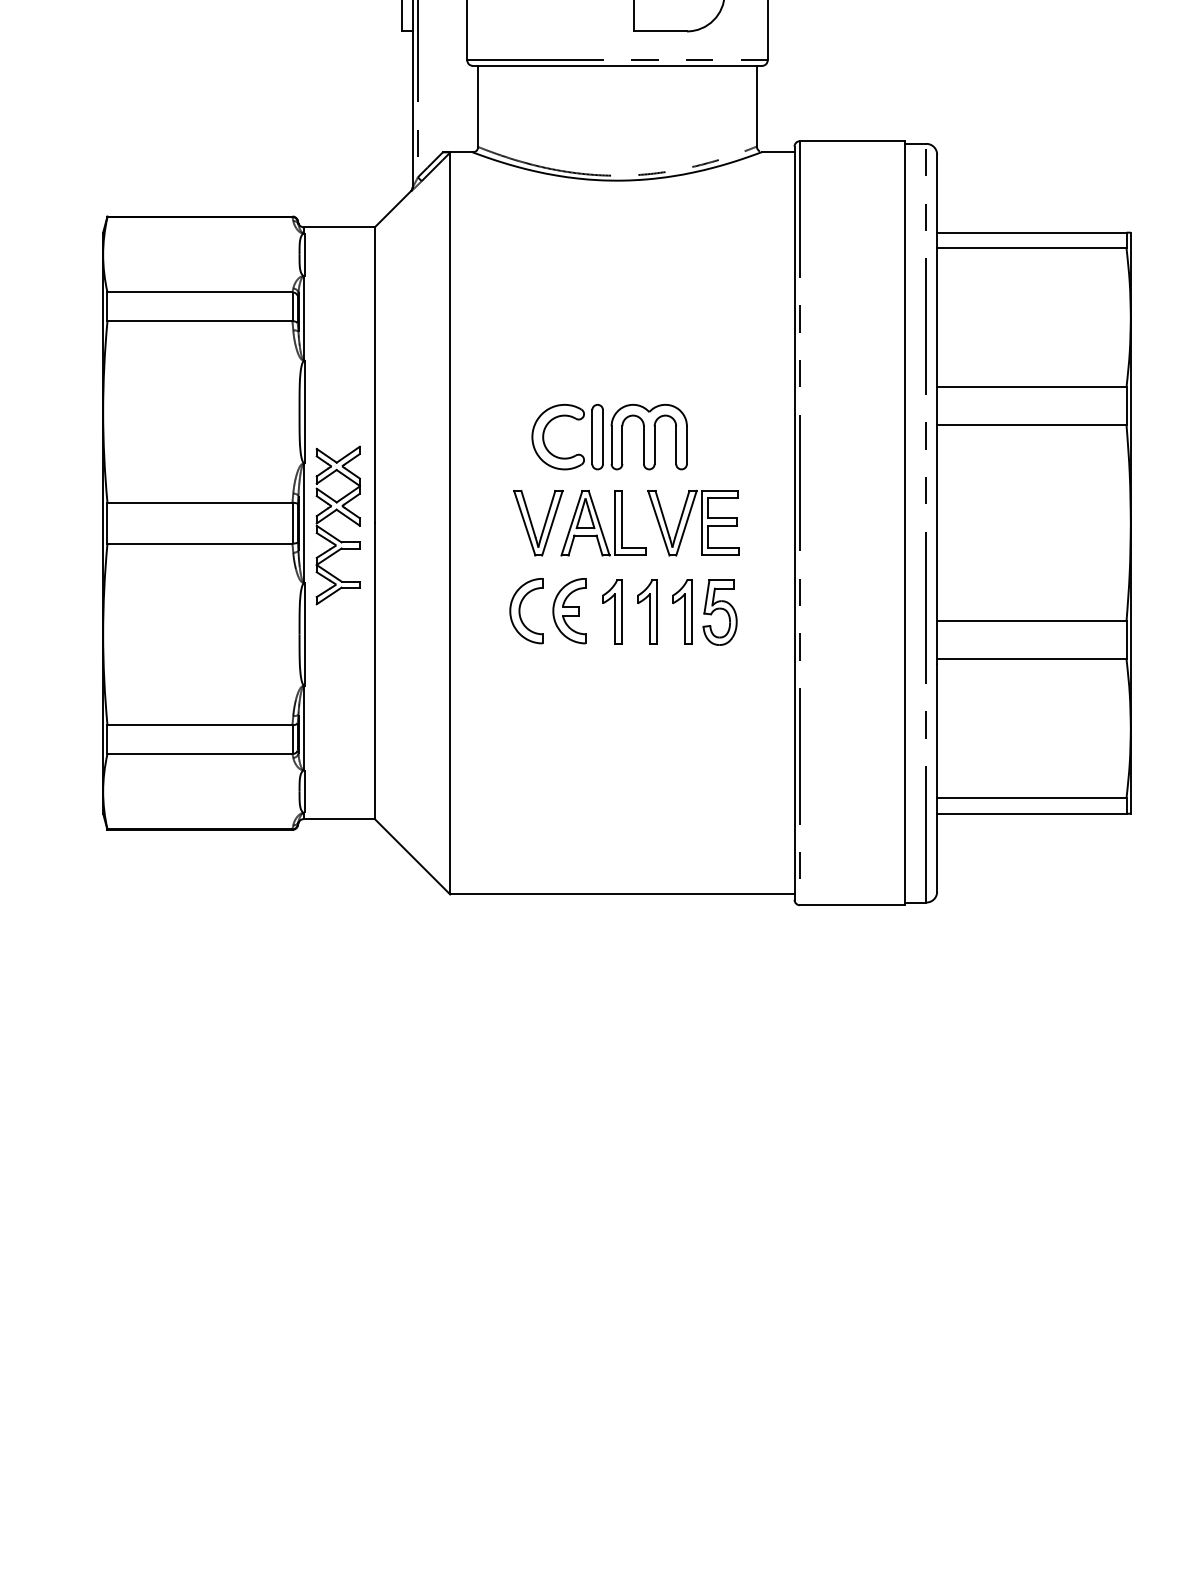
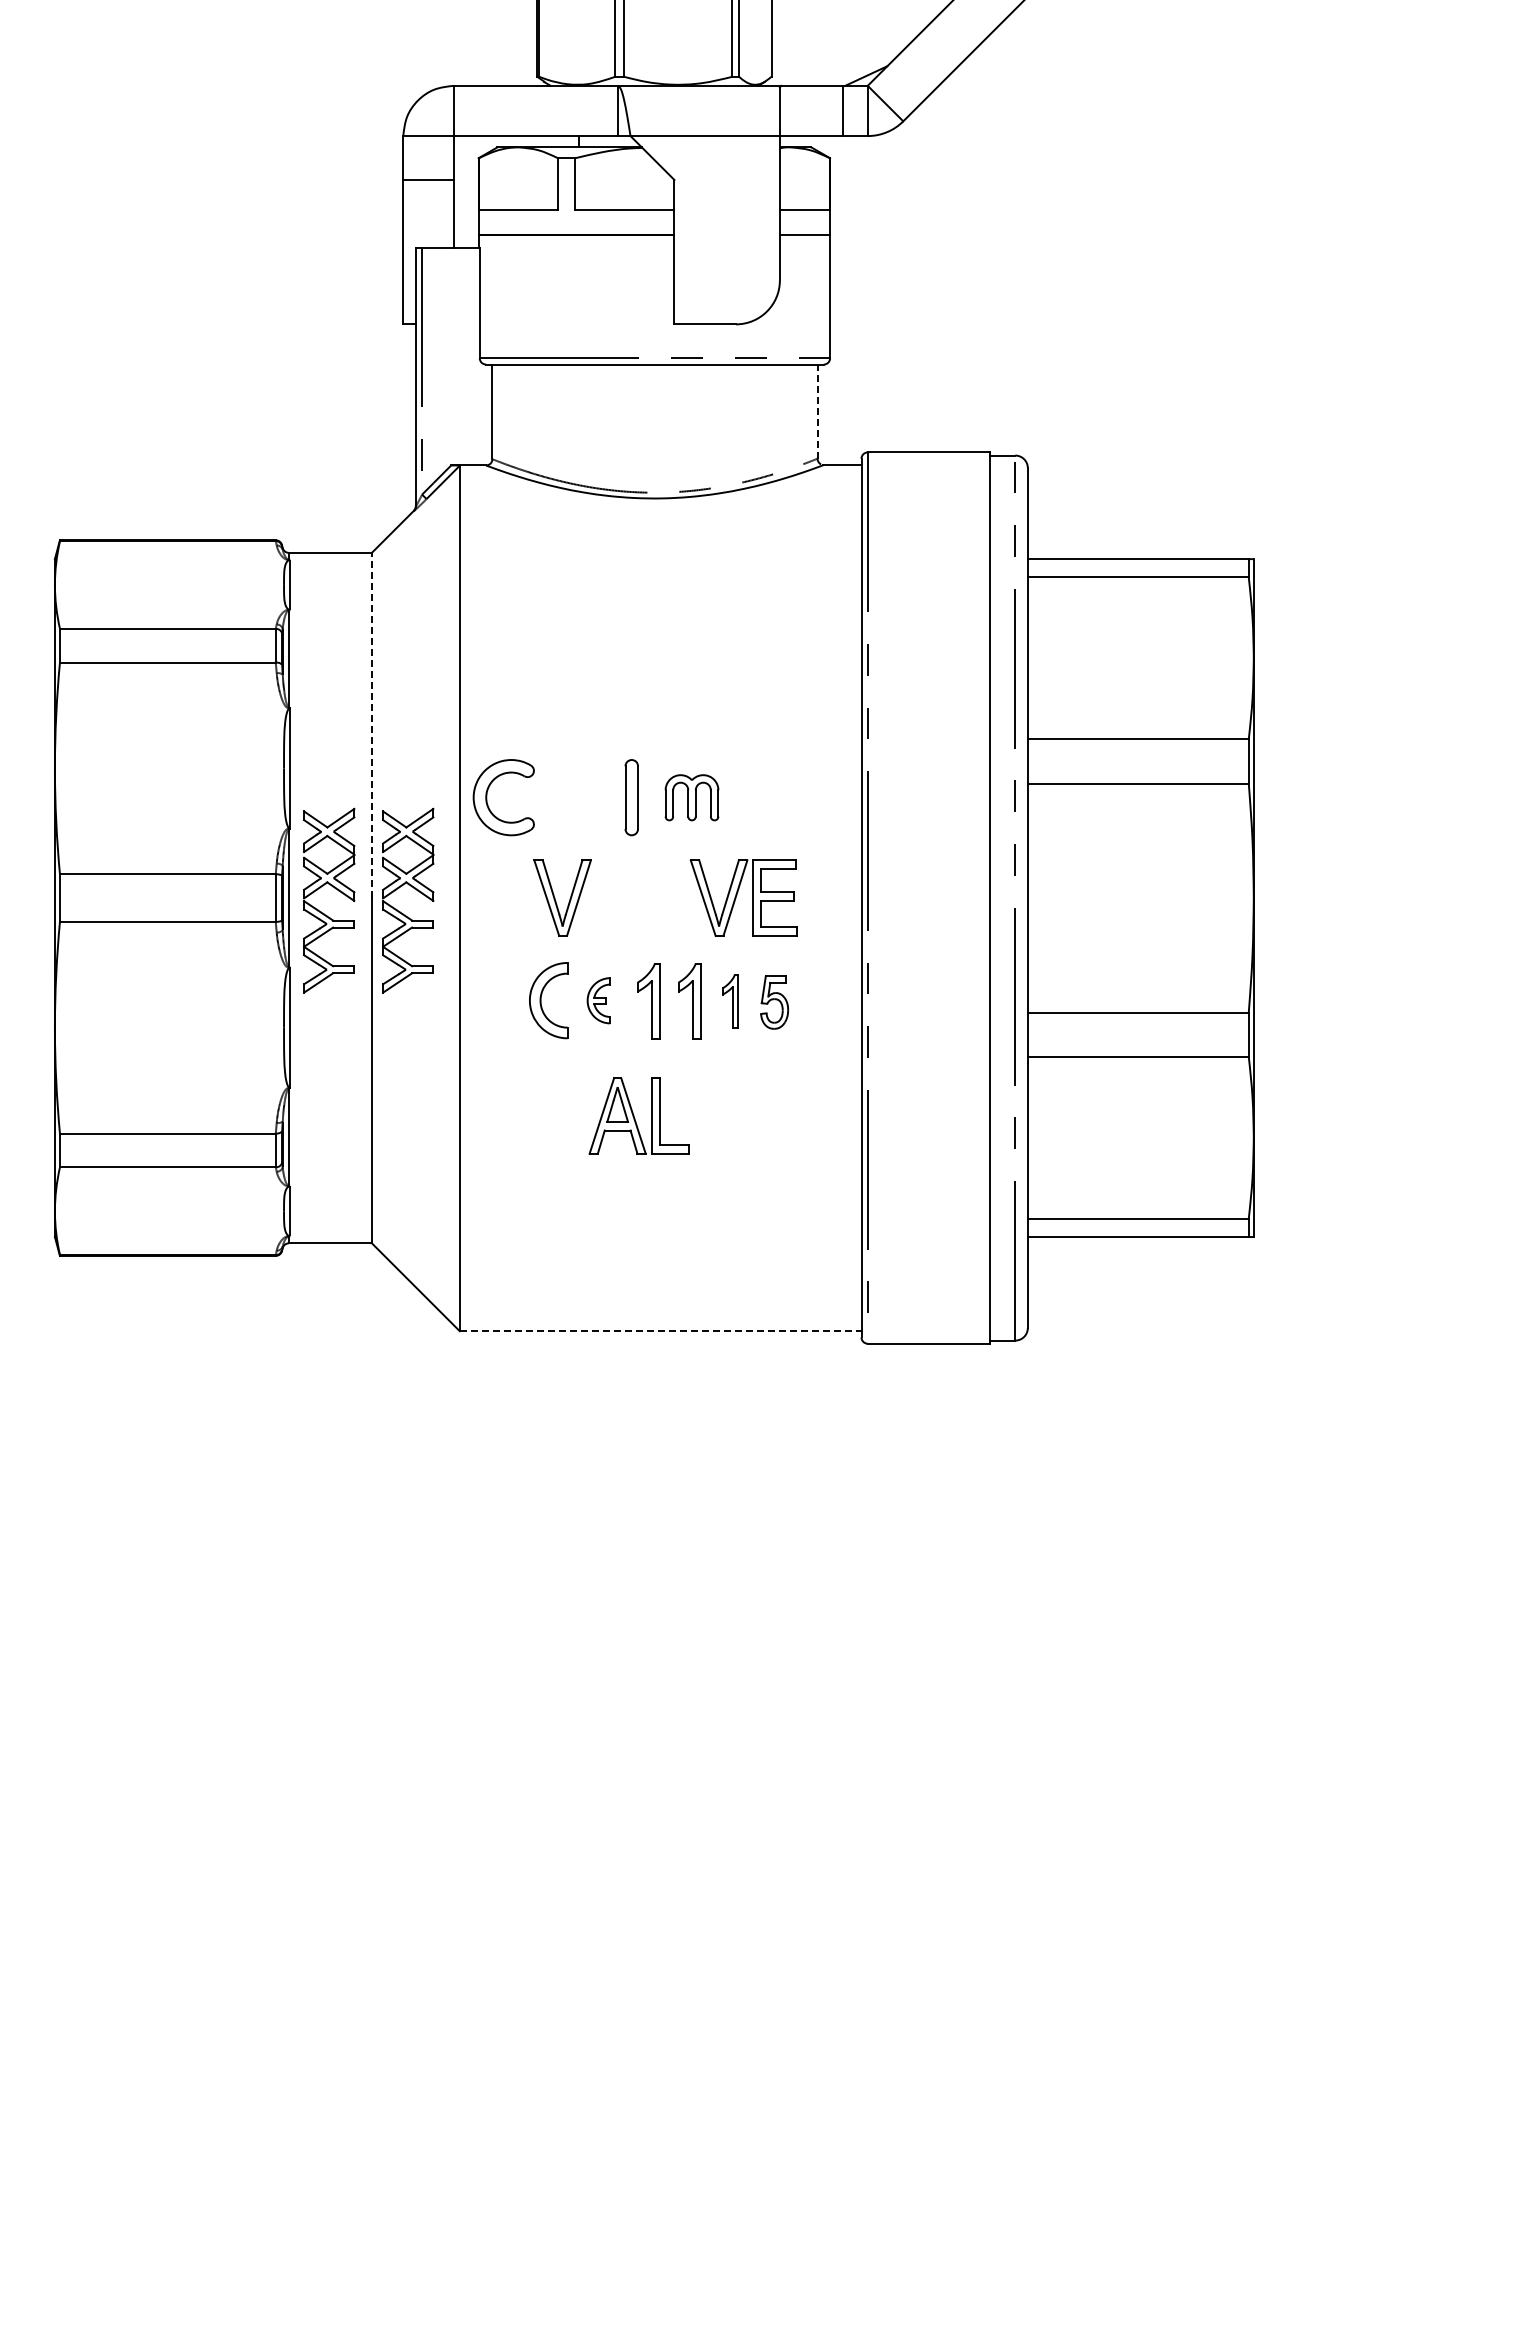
line: (756, 106) -> (817, 411), solid -> dashed
line: (374, 375) -> (371, 725), solid -> dashed
part: (544, 436) -> (487, 797), moved
part: (648, 436) -> (691, 797), size x0.6
part: (411, 515) -> (414, 889), added
part: (603, 522) -> (638, 1115), moved
part: (569, 611) -> (598, 1000), size x0.6
part: (682, 611) -> (730, 1001), size x0.7
part: (719, 612) -> (774, 1002), size x0.7
line: (622, 894) -> (660, 1331), solid -> dashed

